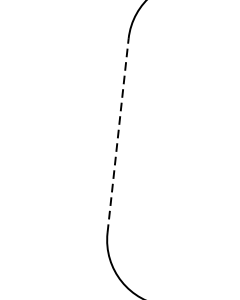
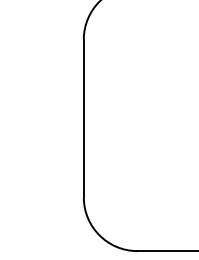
line: (117, 135) -> (83, 118), dashed -> solid

